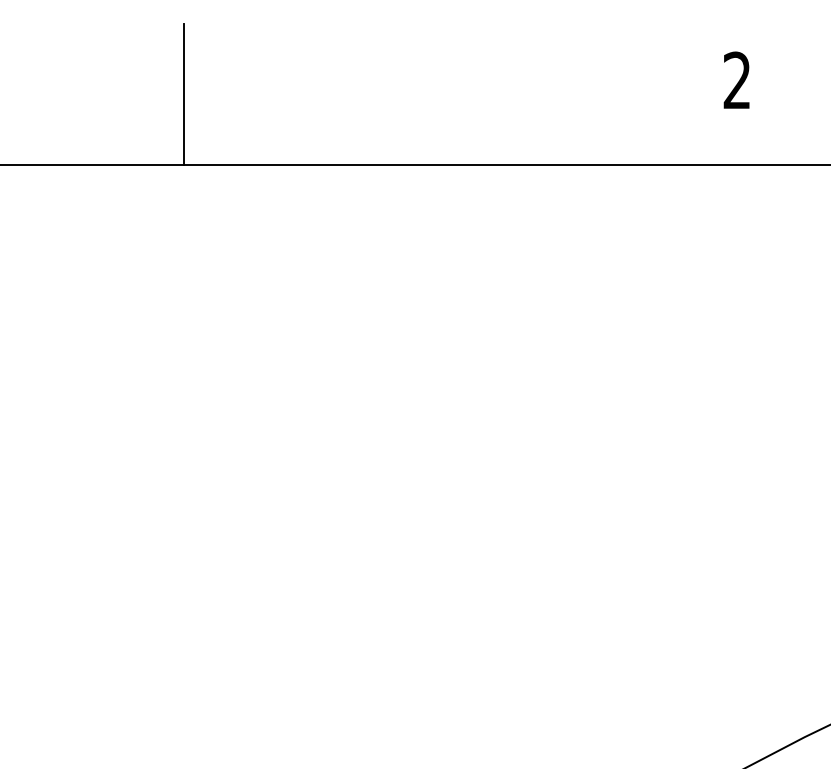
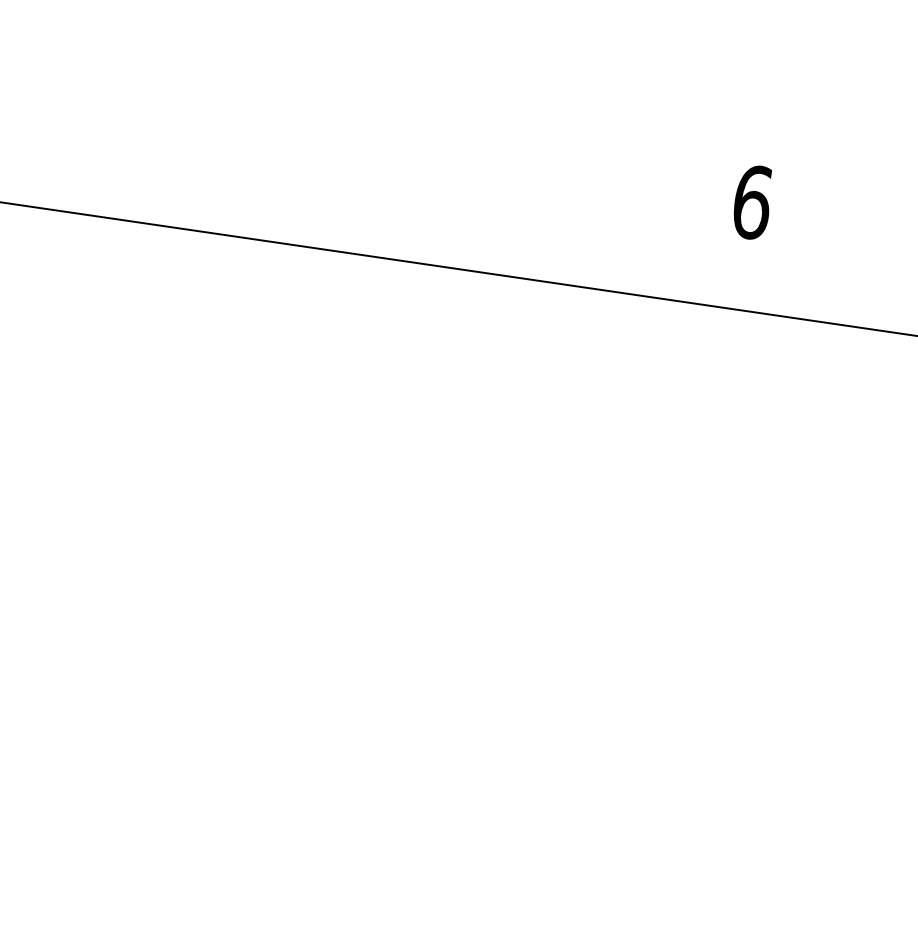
text: (737, 80) -> (752, 202), 2 -> 6
line: (184, 94) -> (45, 117), removed

